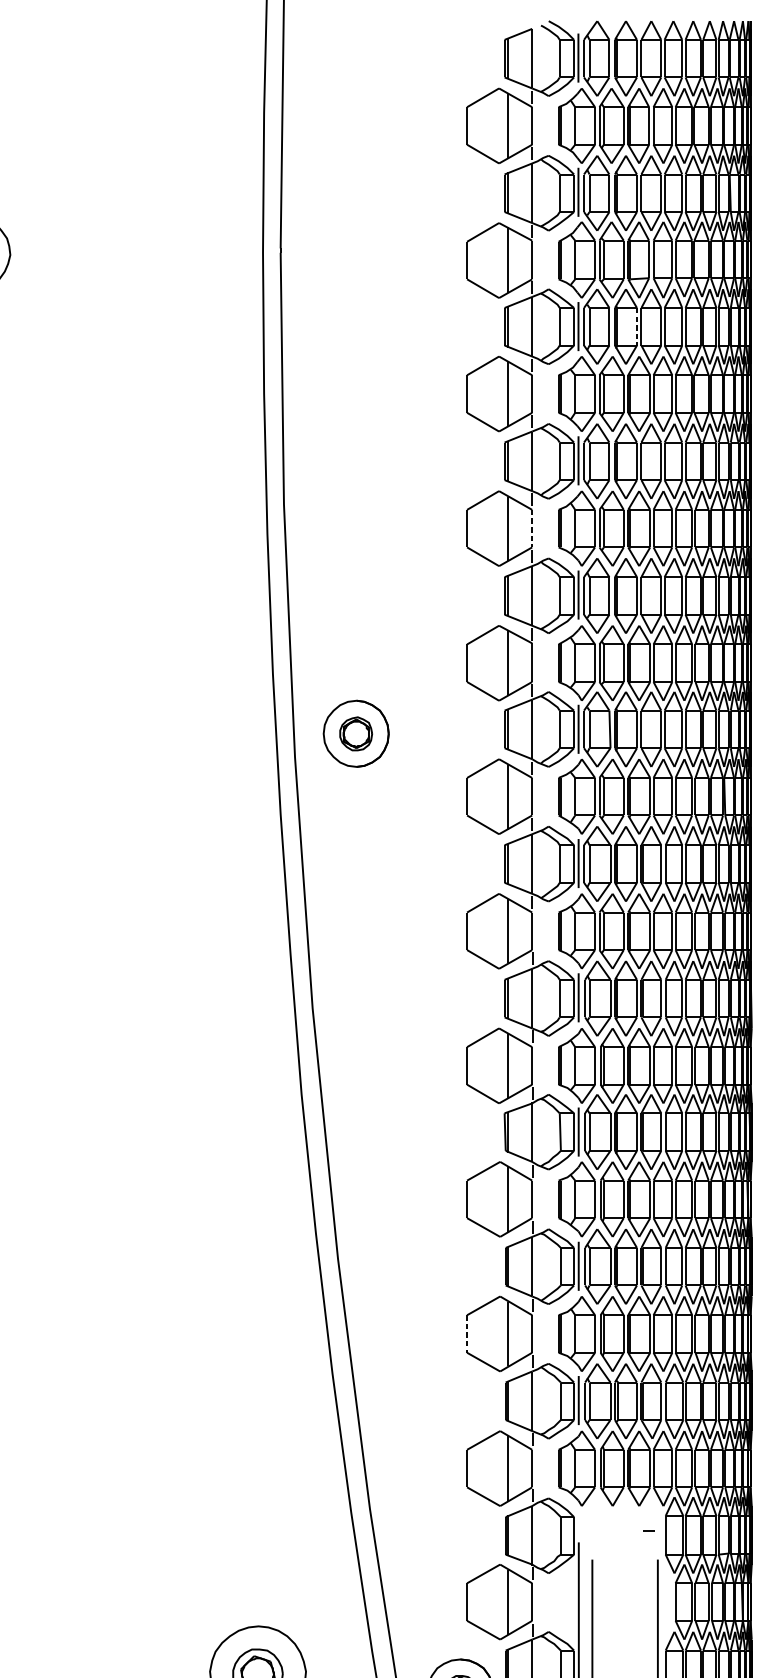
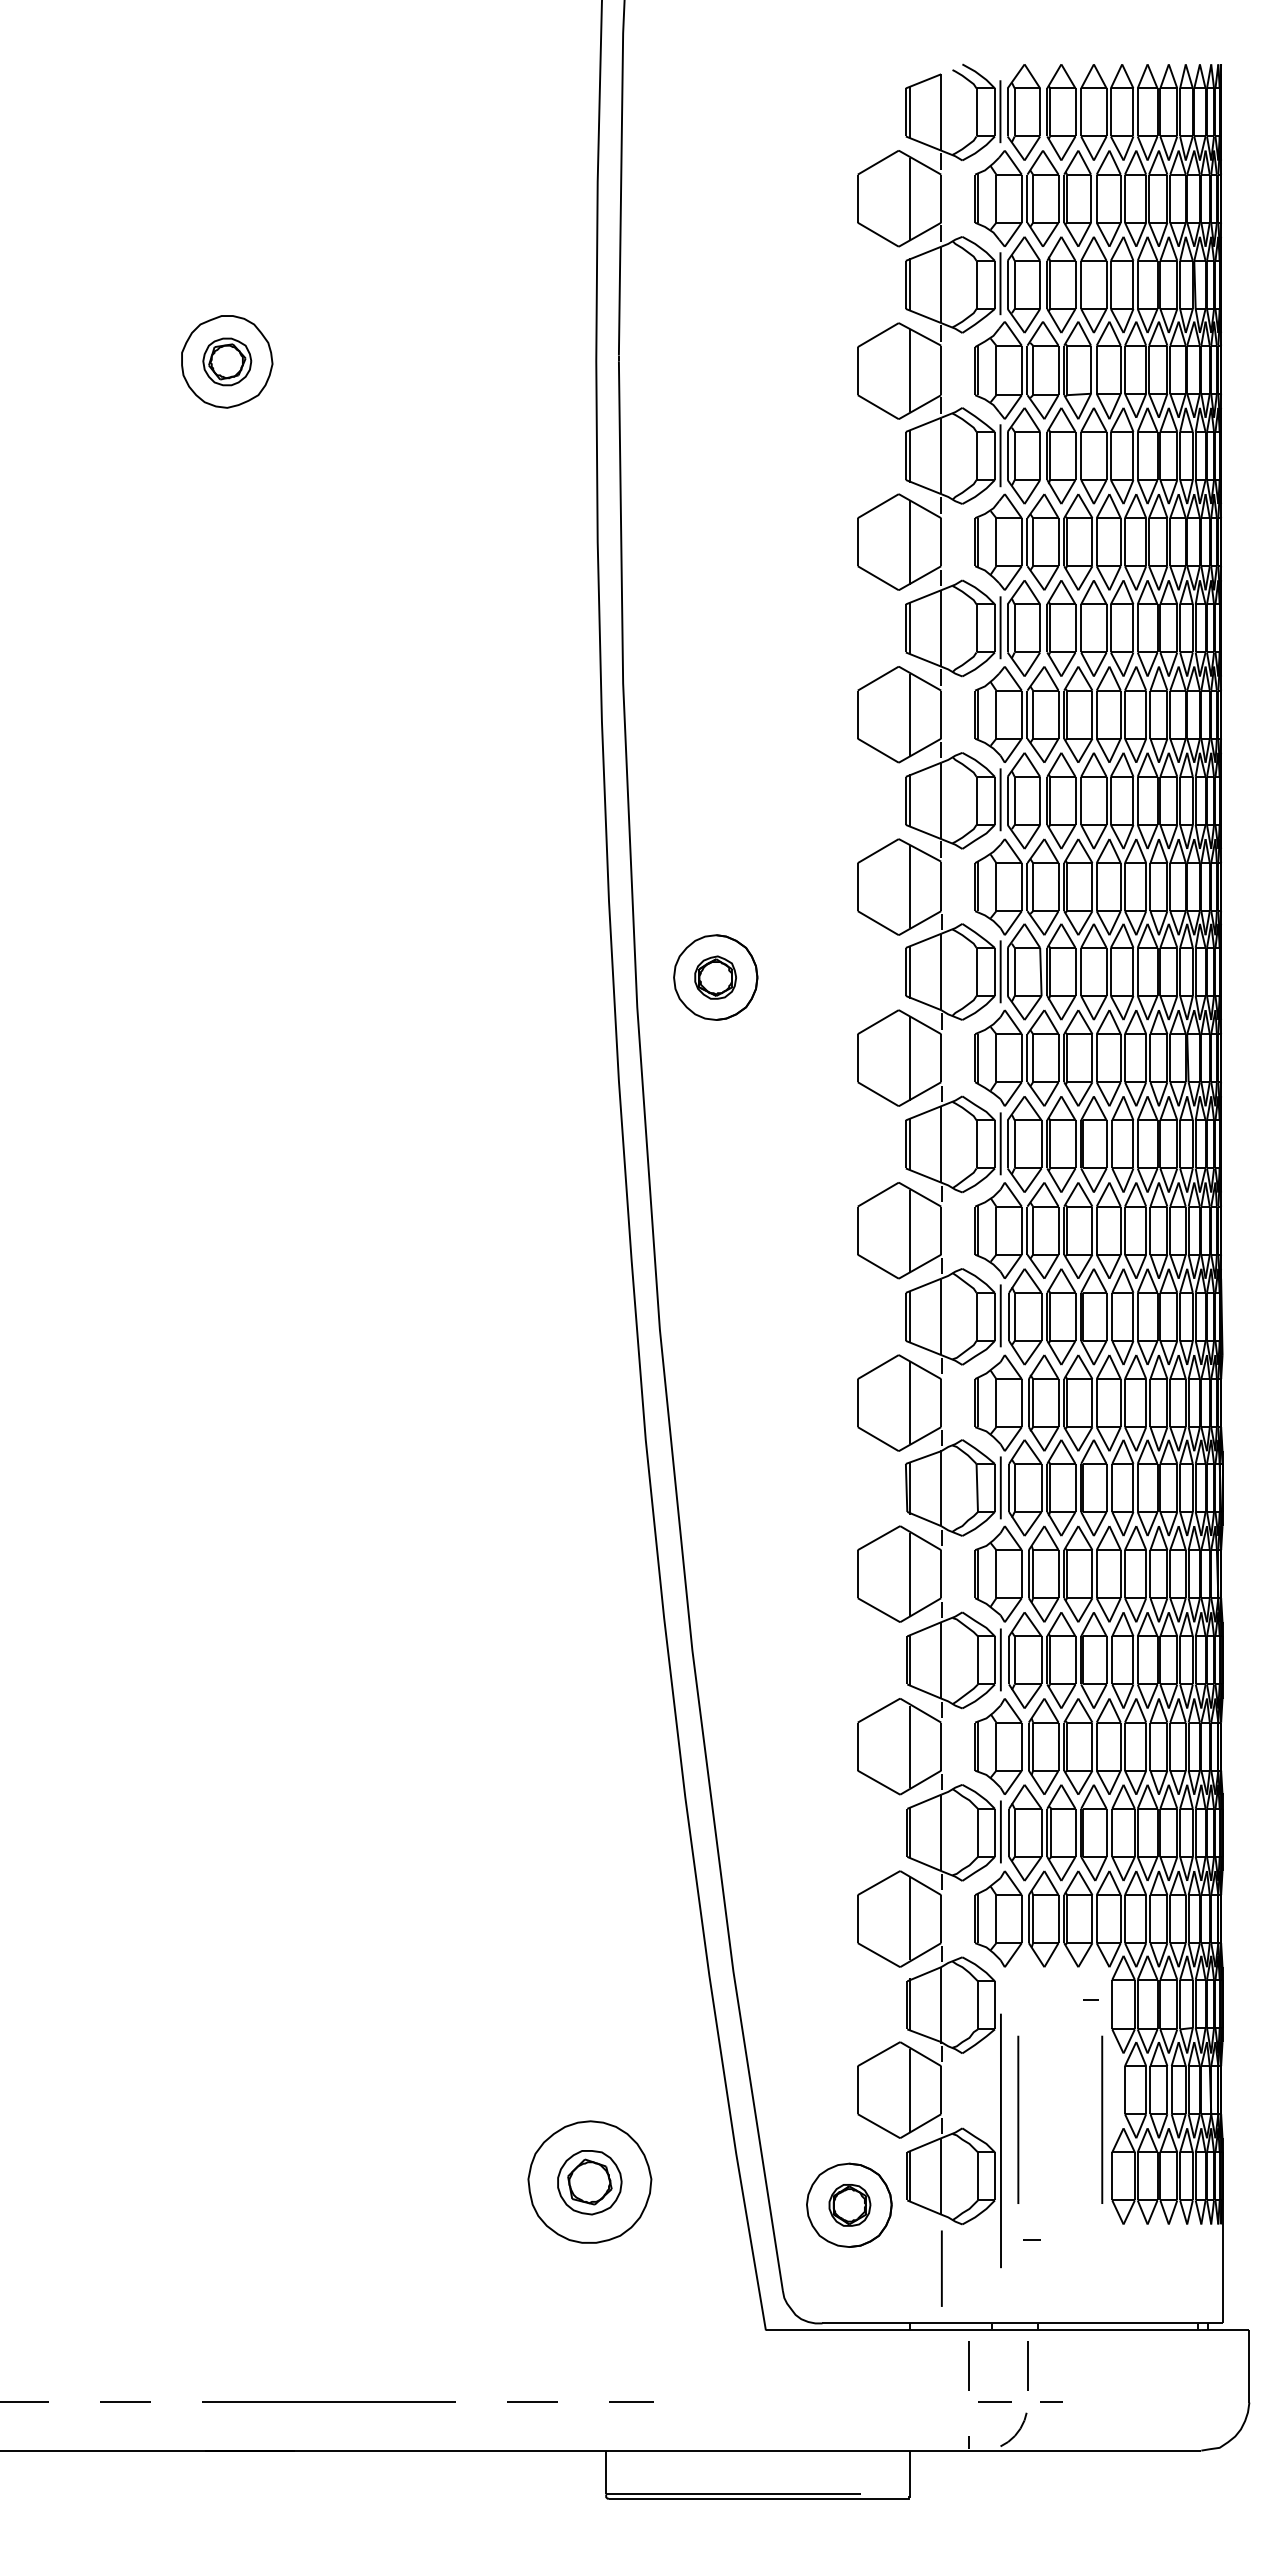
line: (636, 327) -> (1075, 456), dashed -> solid
line: (532, 529) -> (941, 715), dashed -> solid
line: (466, 1334) -> (857, 1747), dashed -> solid

